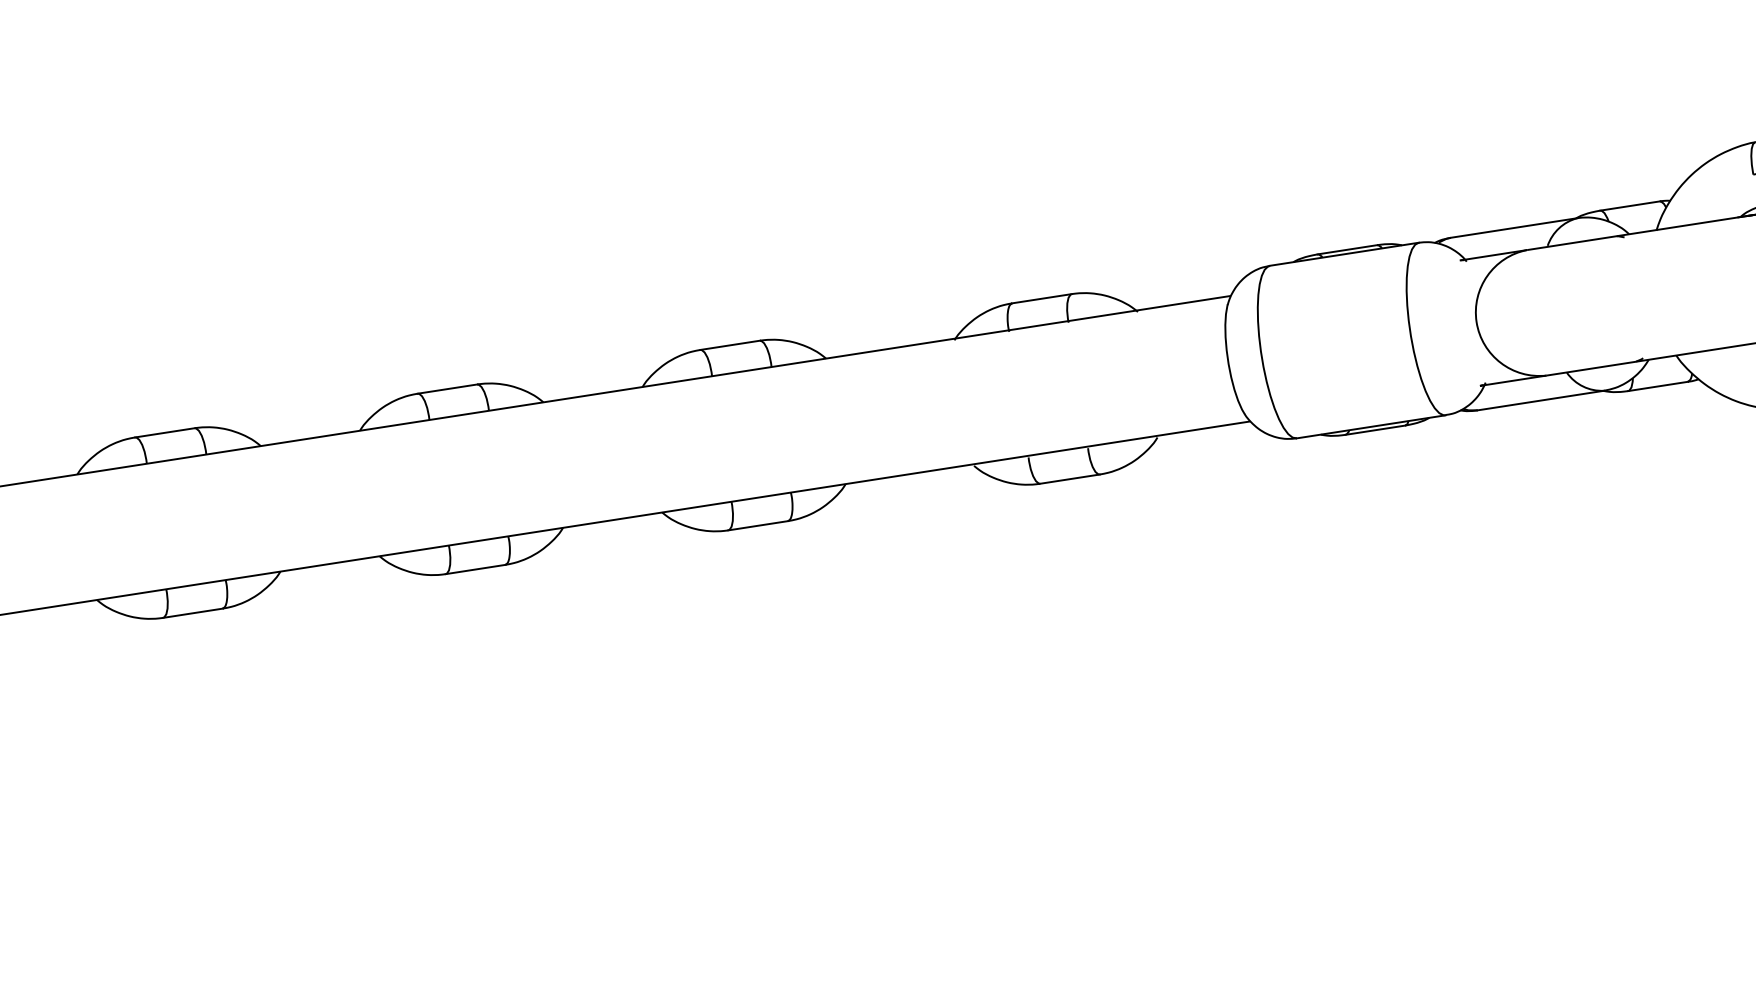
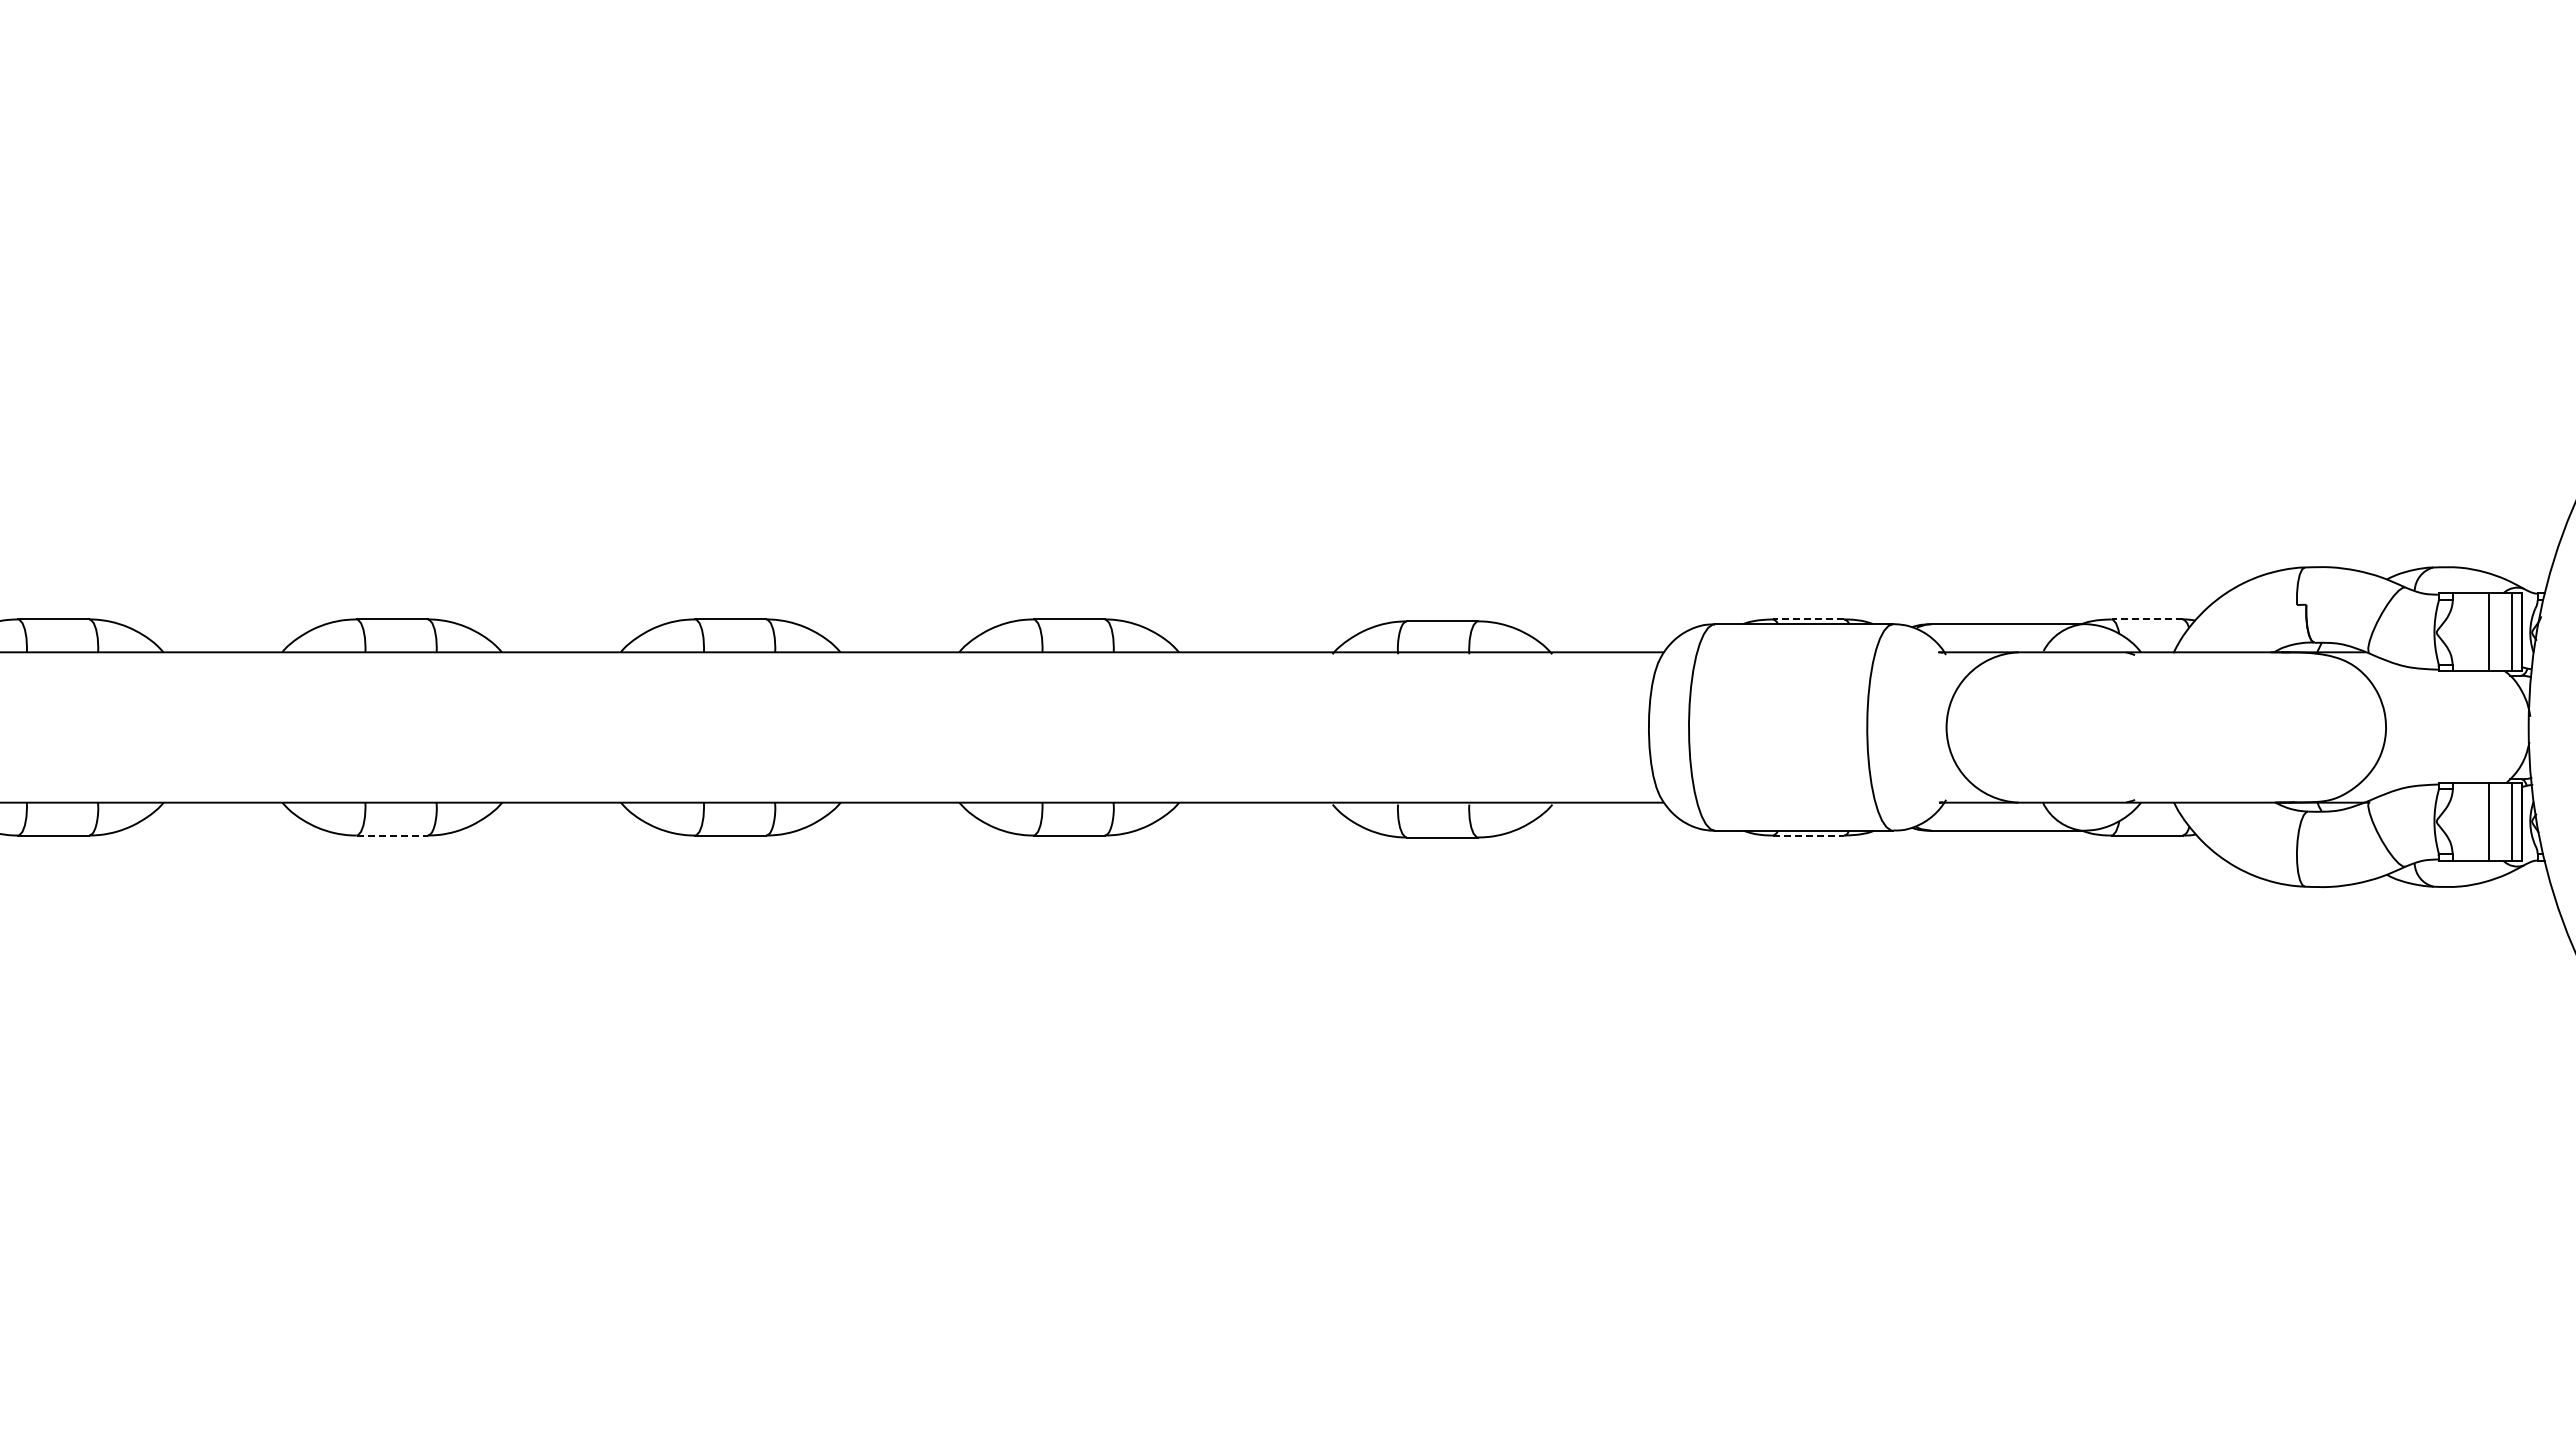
line: (1630, 206) -> (2147, 619), solid -> dashed
line: (1347, 249) -> (1808, 619), solid -> dashed
line: (1375, 430) -> (1808, 835), solid -> dashed
line: (193, 613) -> (392, 835), solid -> dashed

